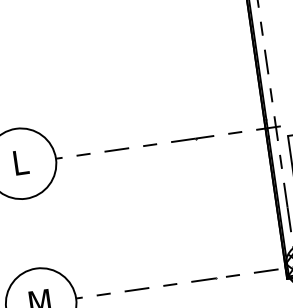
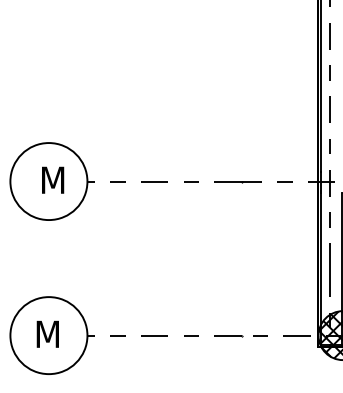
text: (24, 161) -> (53, 179), L -> M

